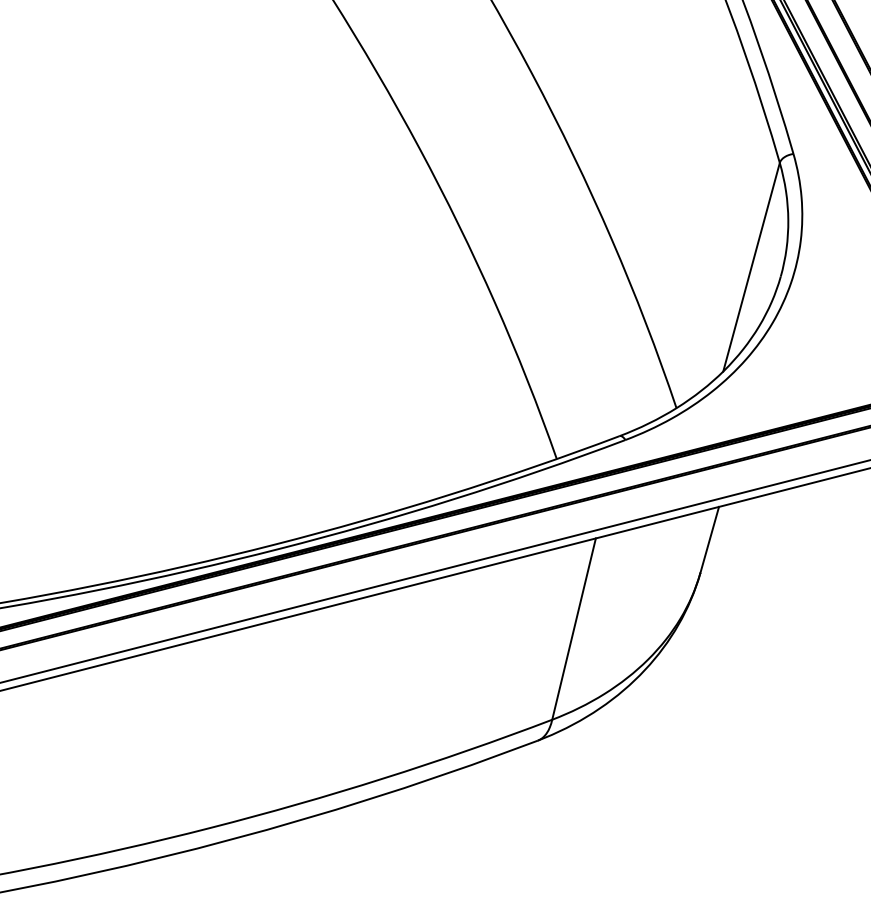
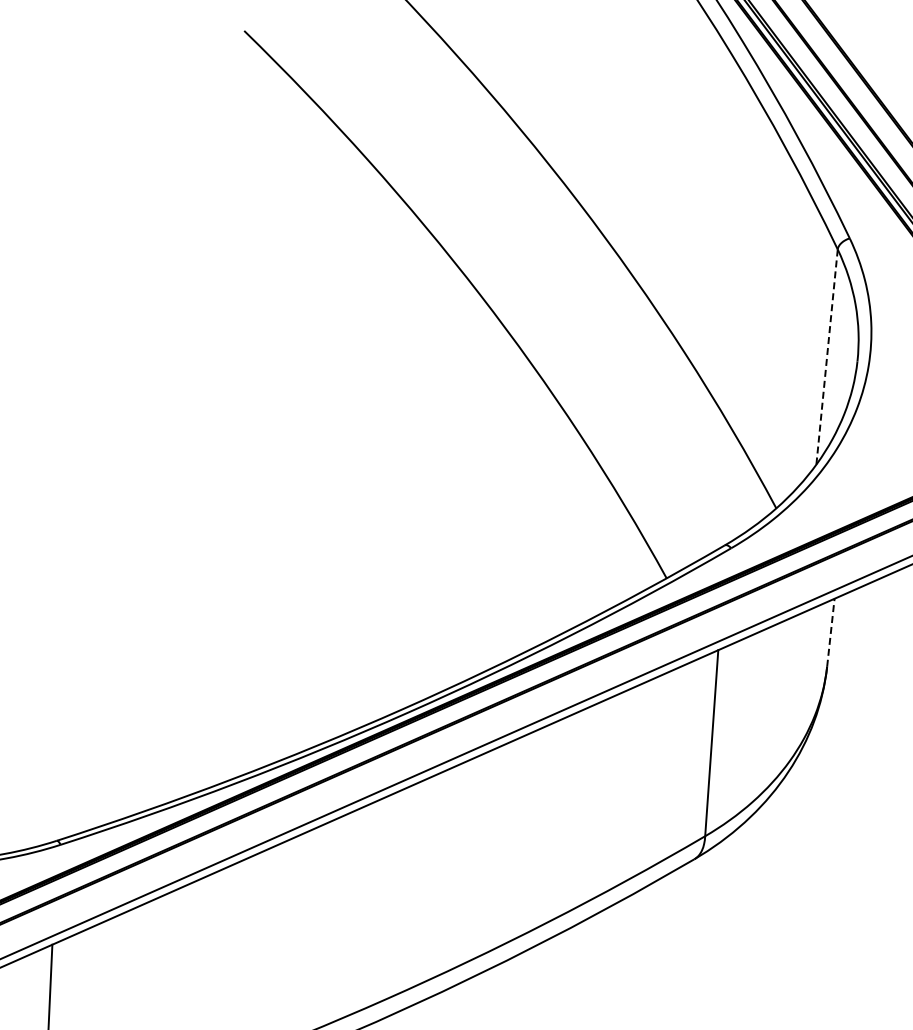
line: (751, 267) -> (827, 357), solid -> dashed
line: (709, 539) -> (830, 632), solid -> dashed

